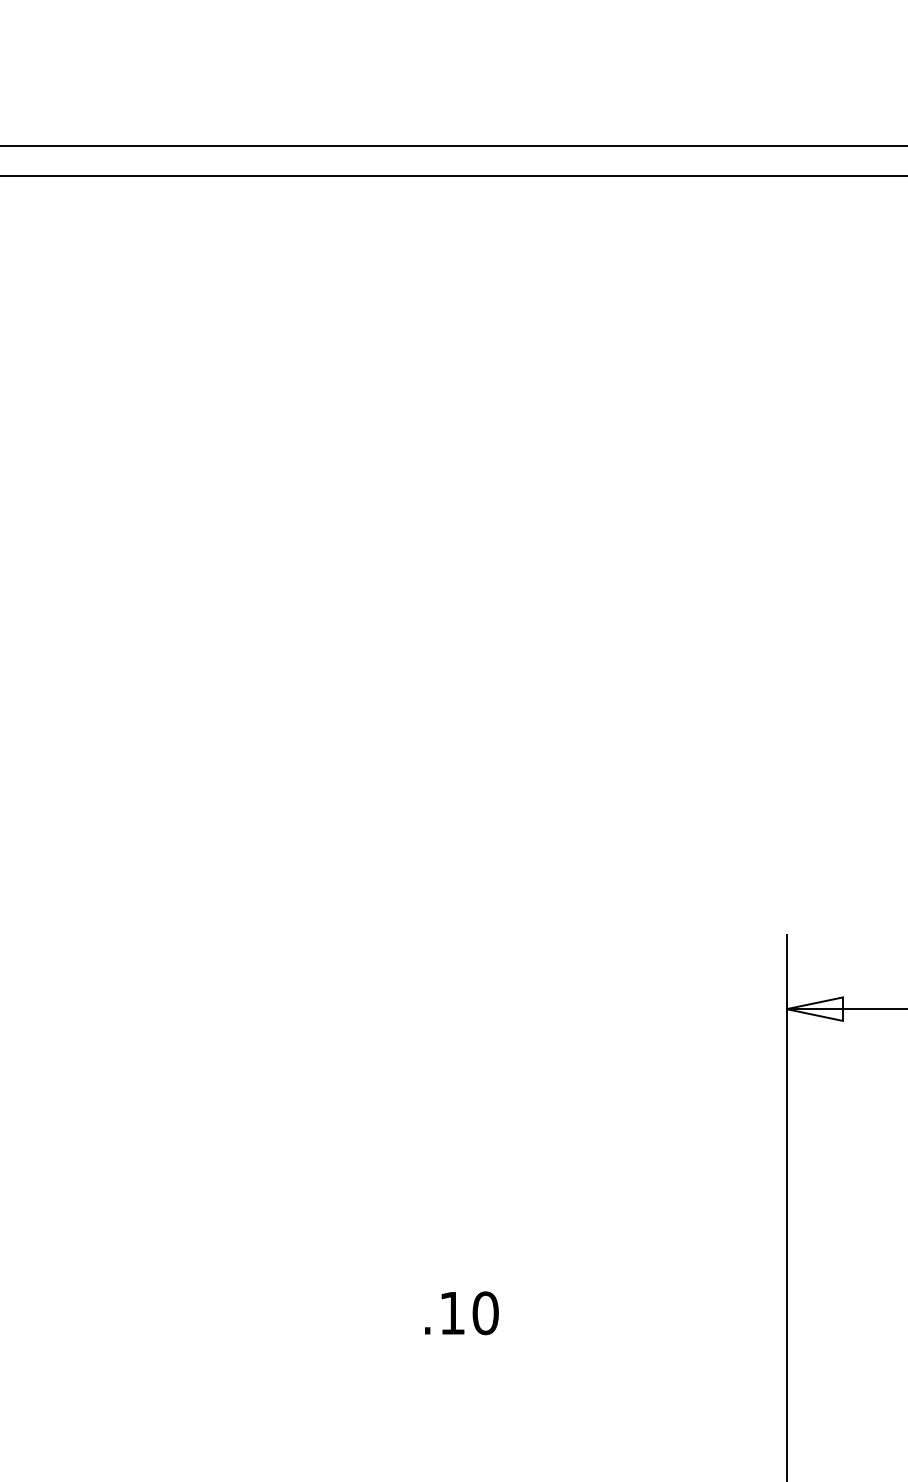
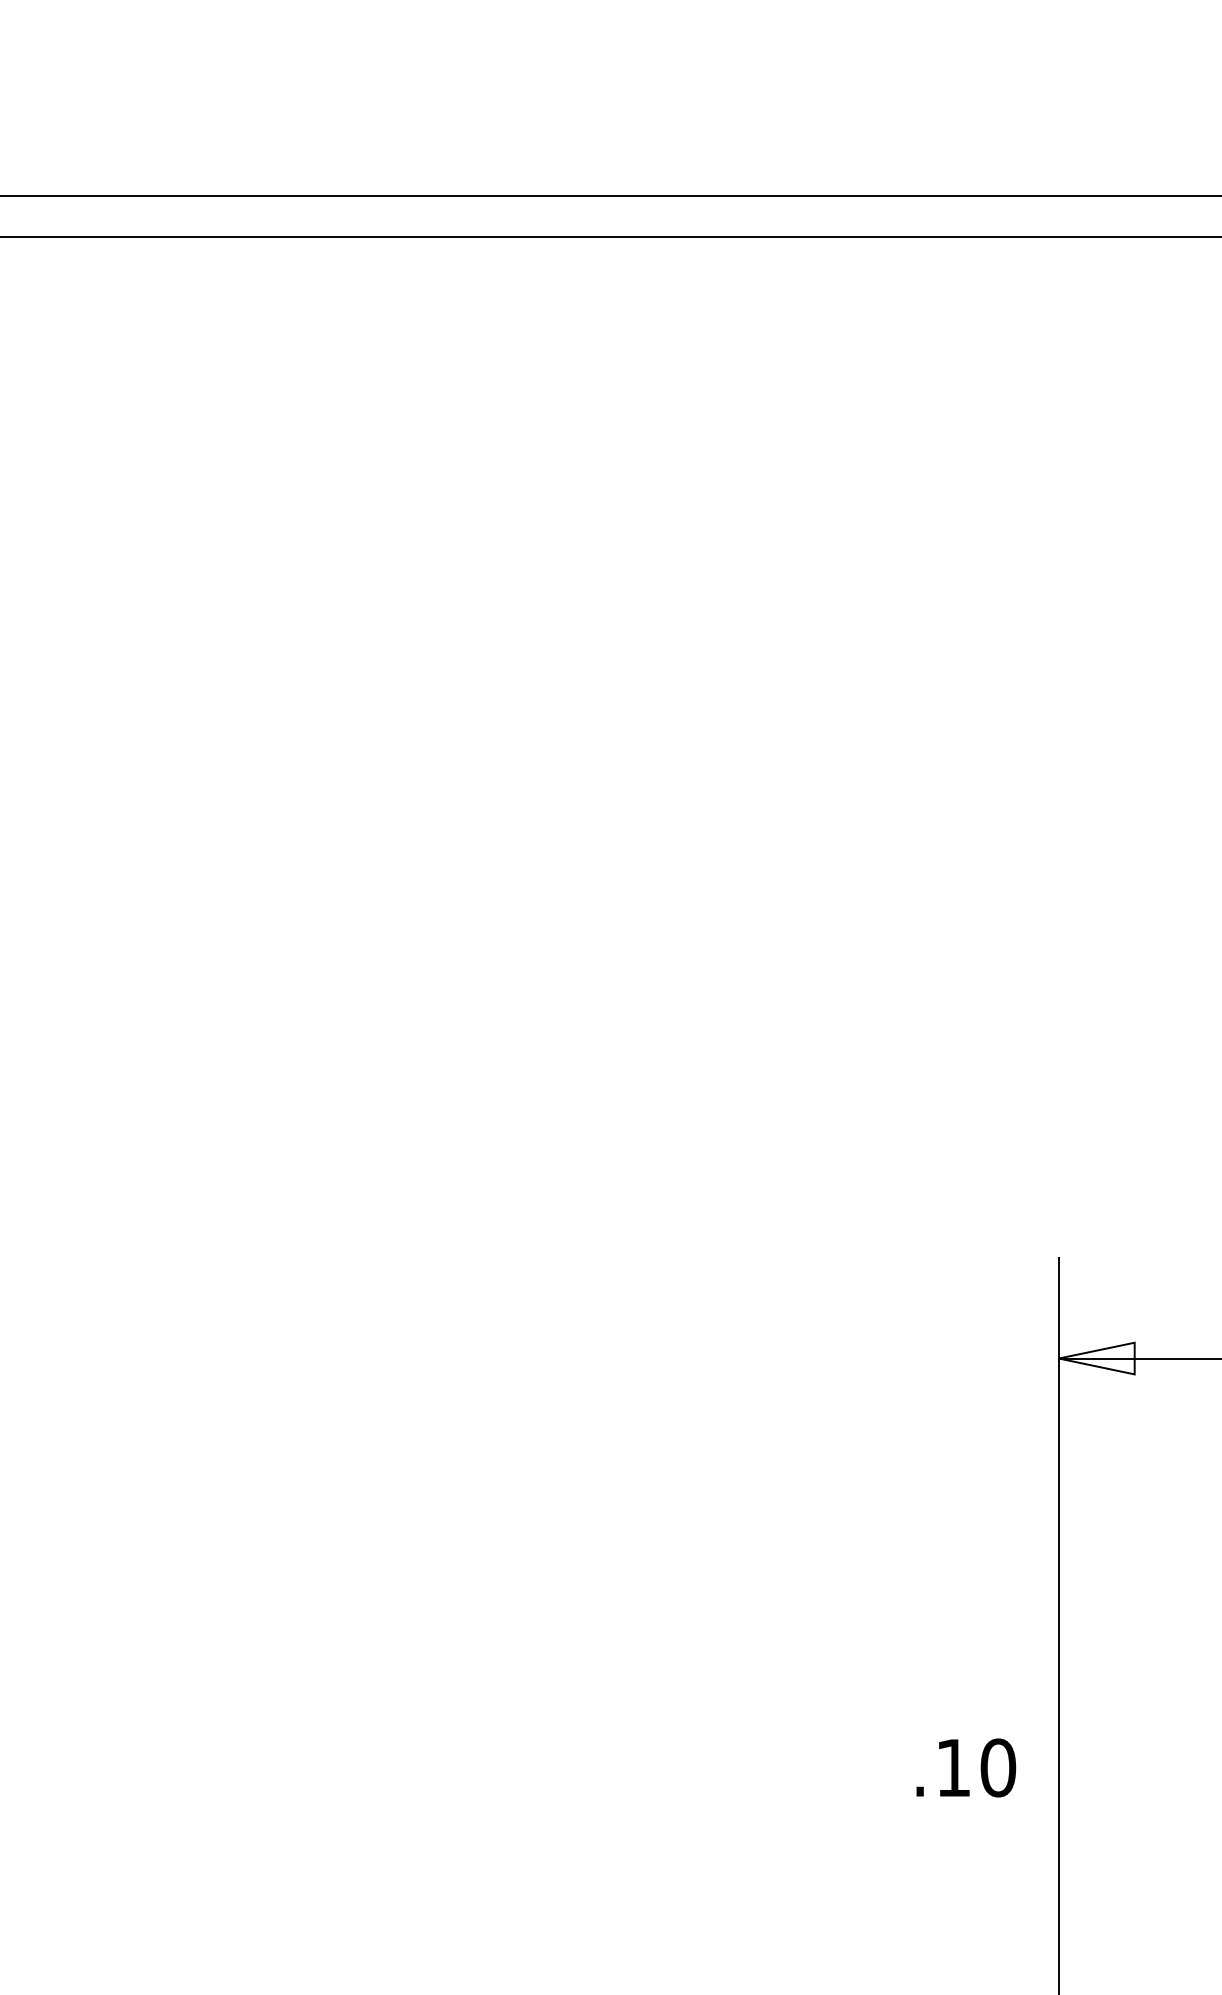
text: (461, 1313) -> (965, 1768), moved

